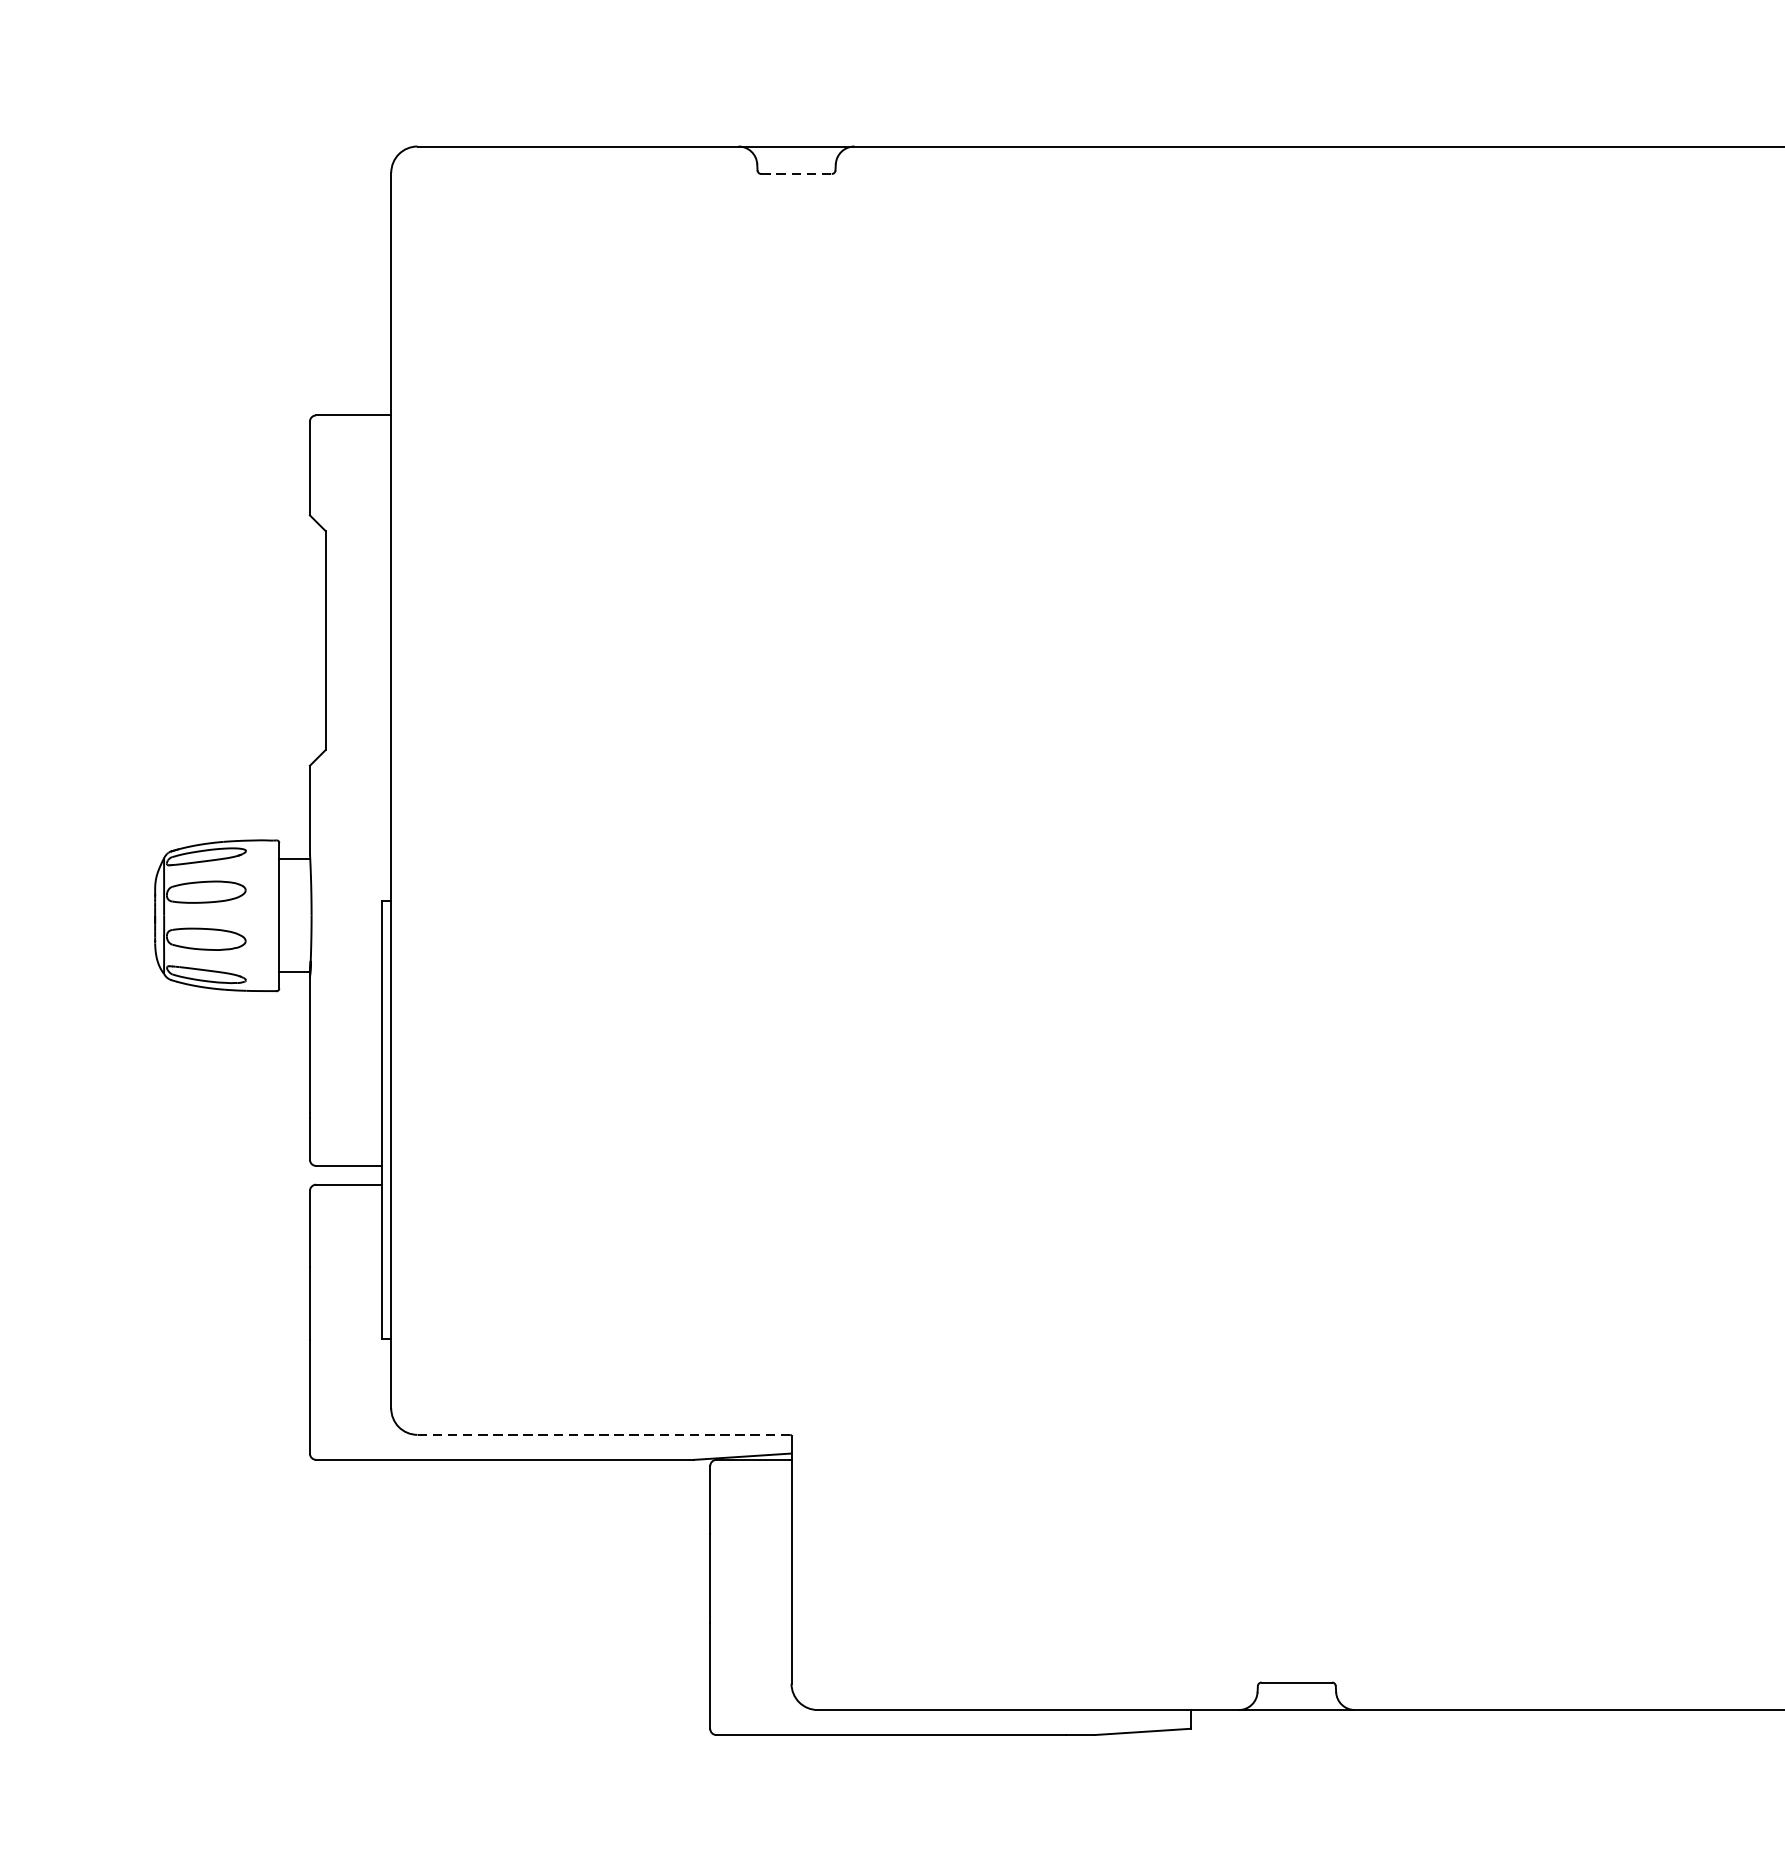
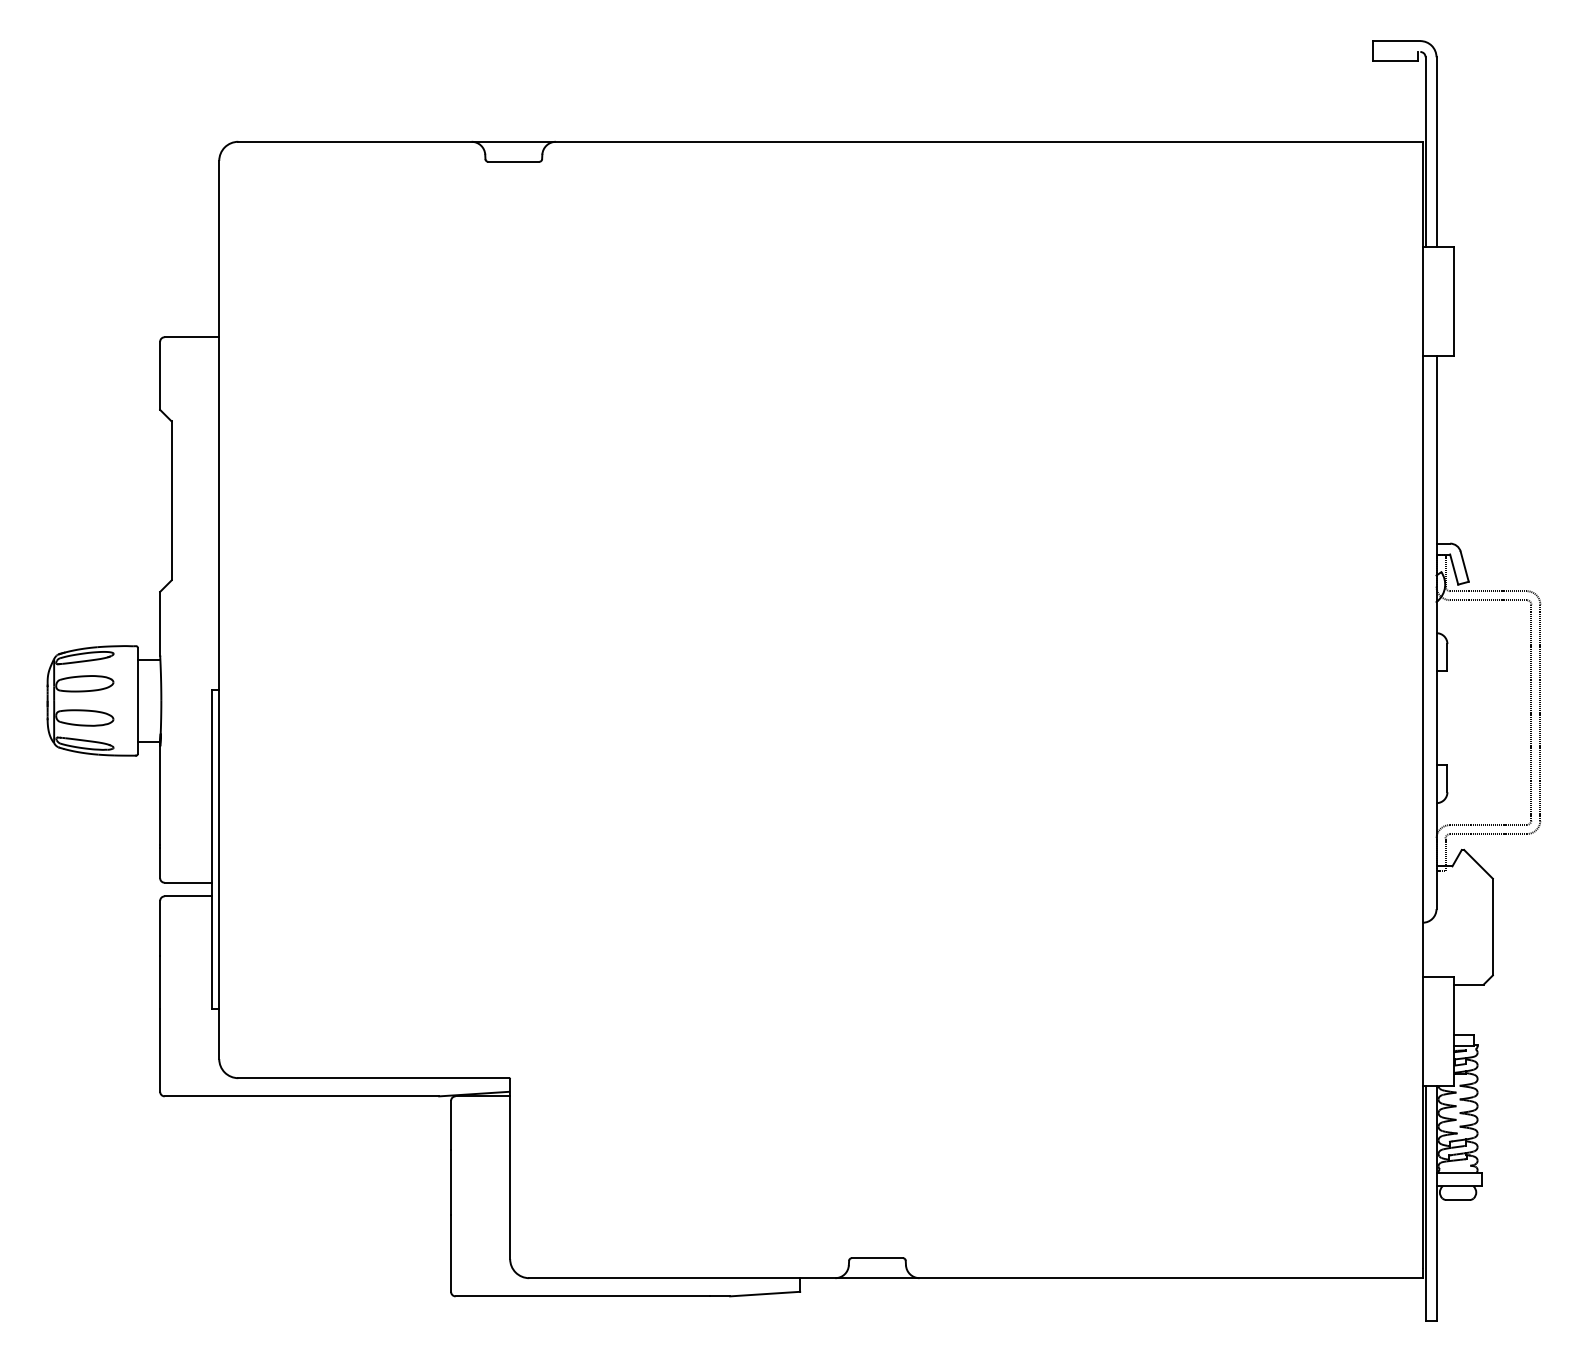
line: (796, 173) -> (513, 161), dashed -> solid
line: (603, 1435) -> (373, 1078), dashed -> solid

